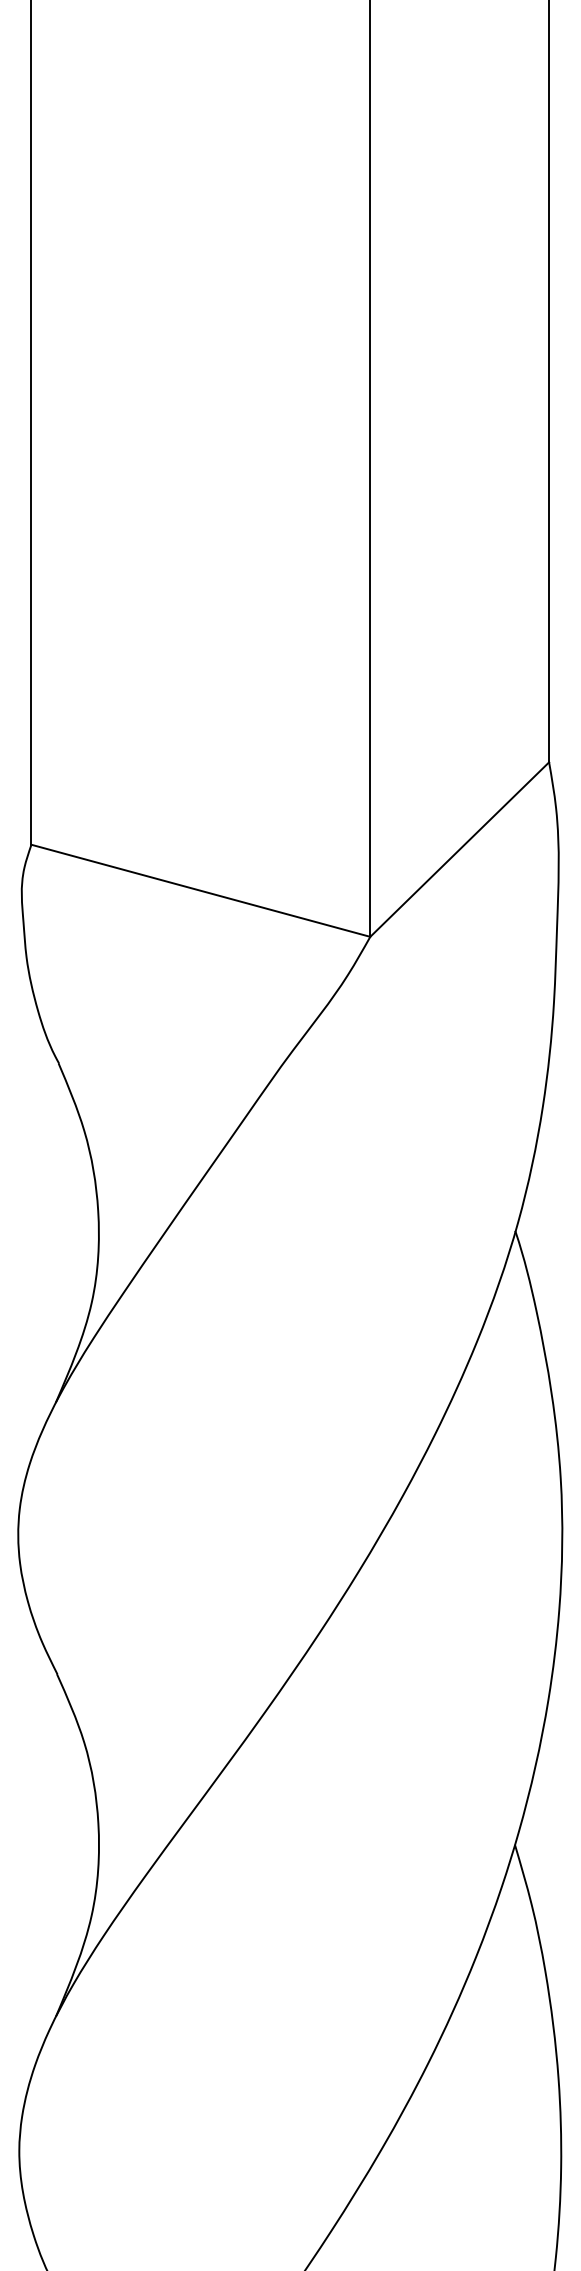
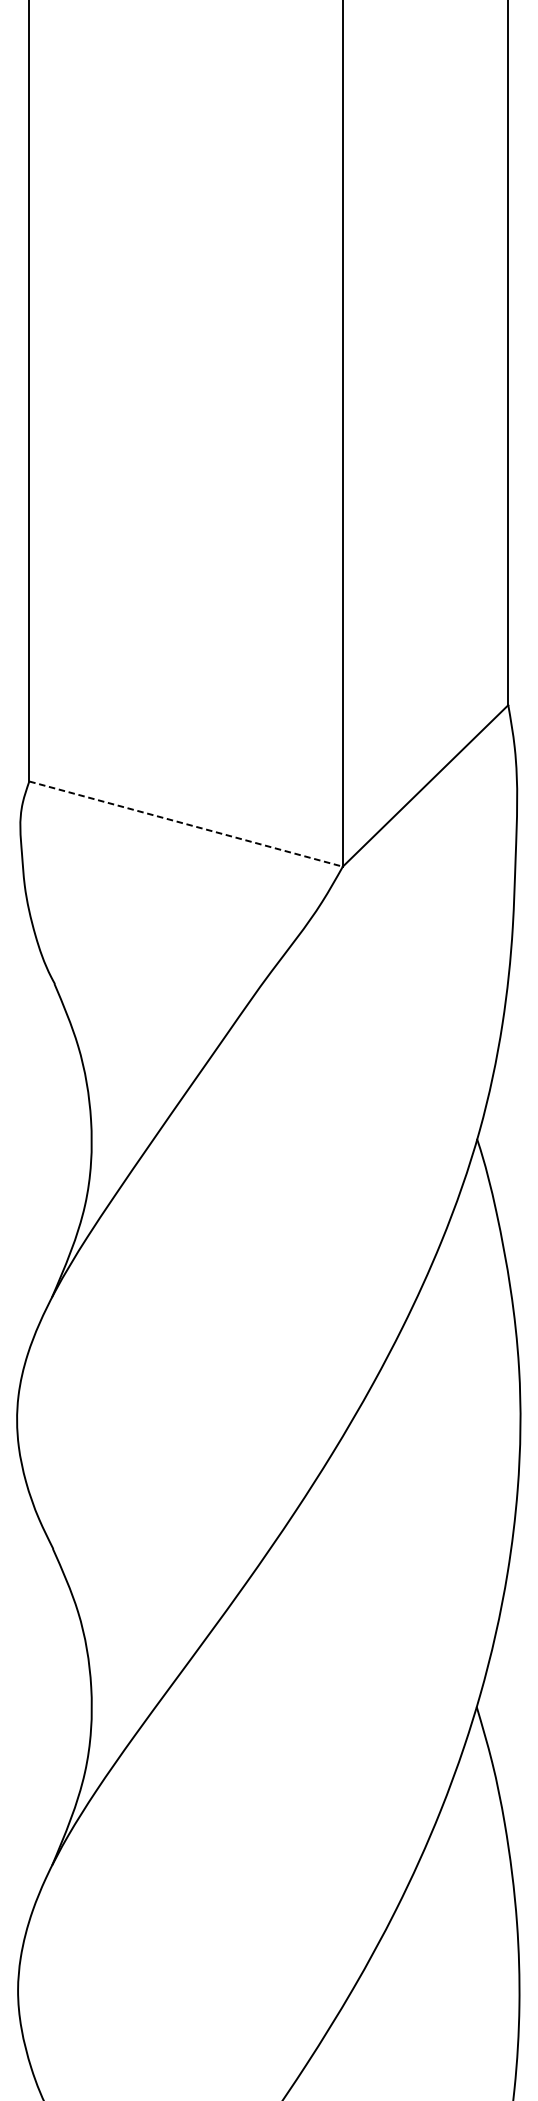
line: (200, 890) -> (185, 823), solid -> dashed

